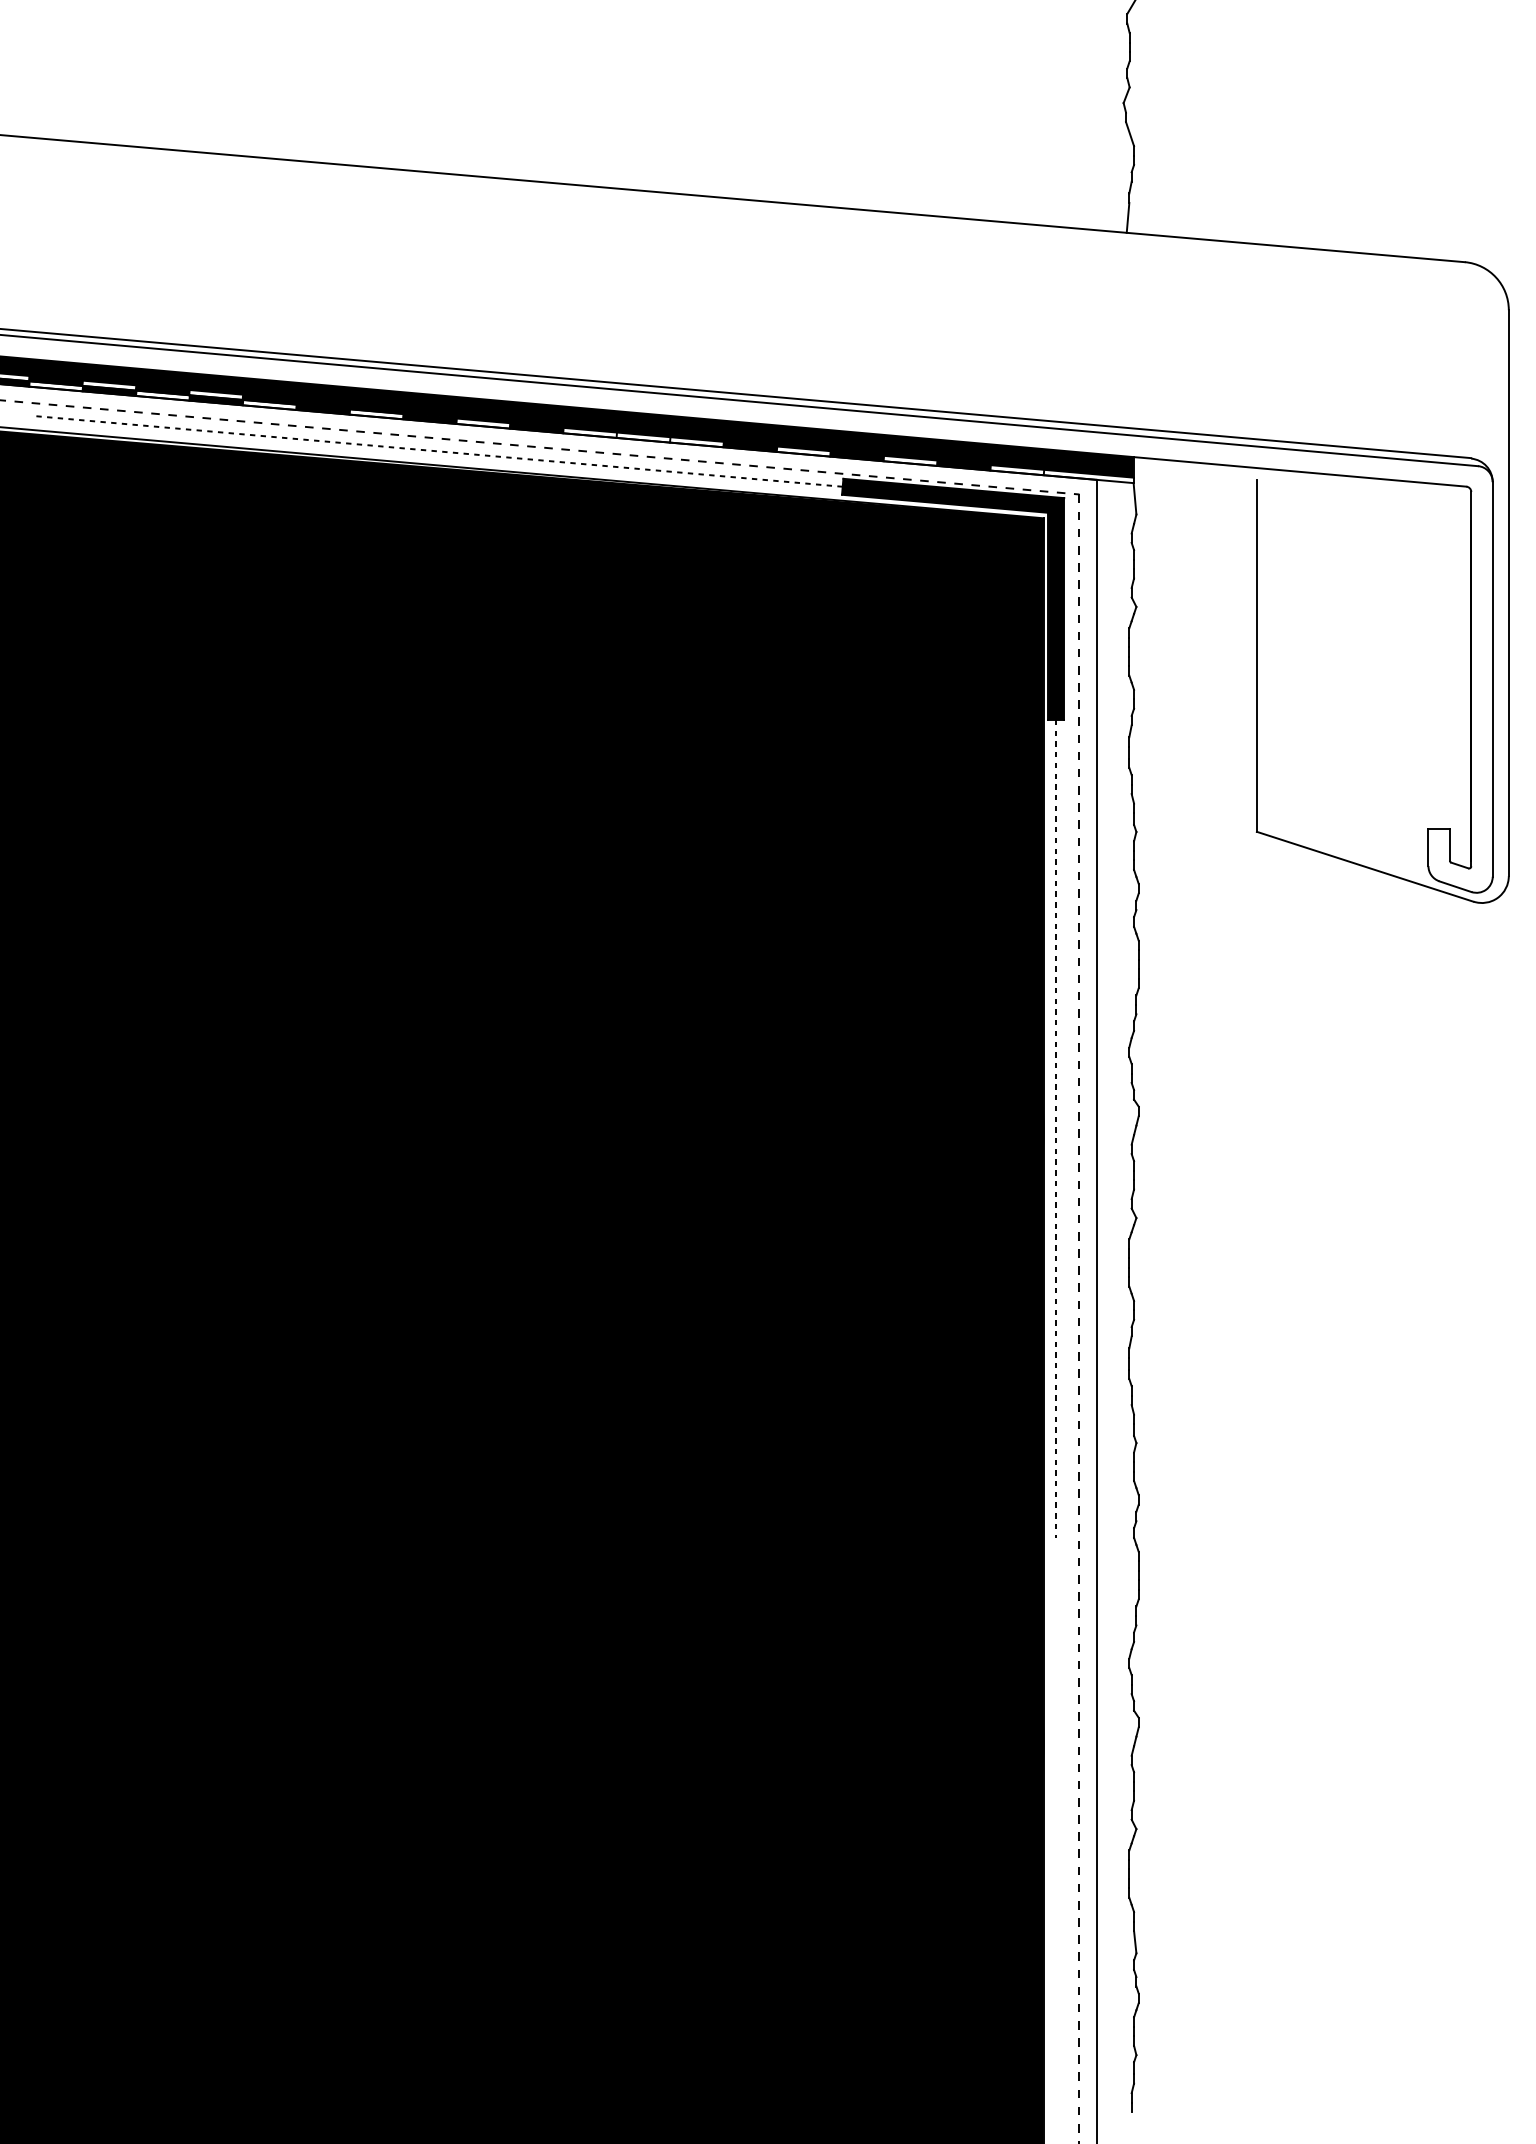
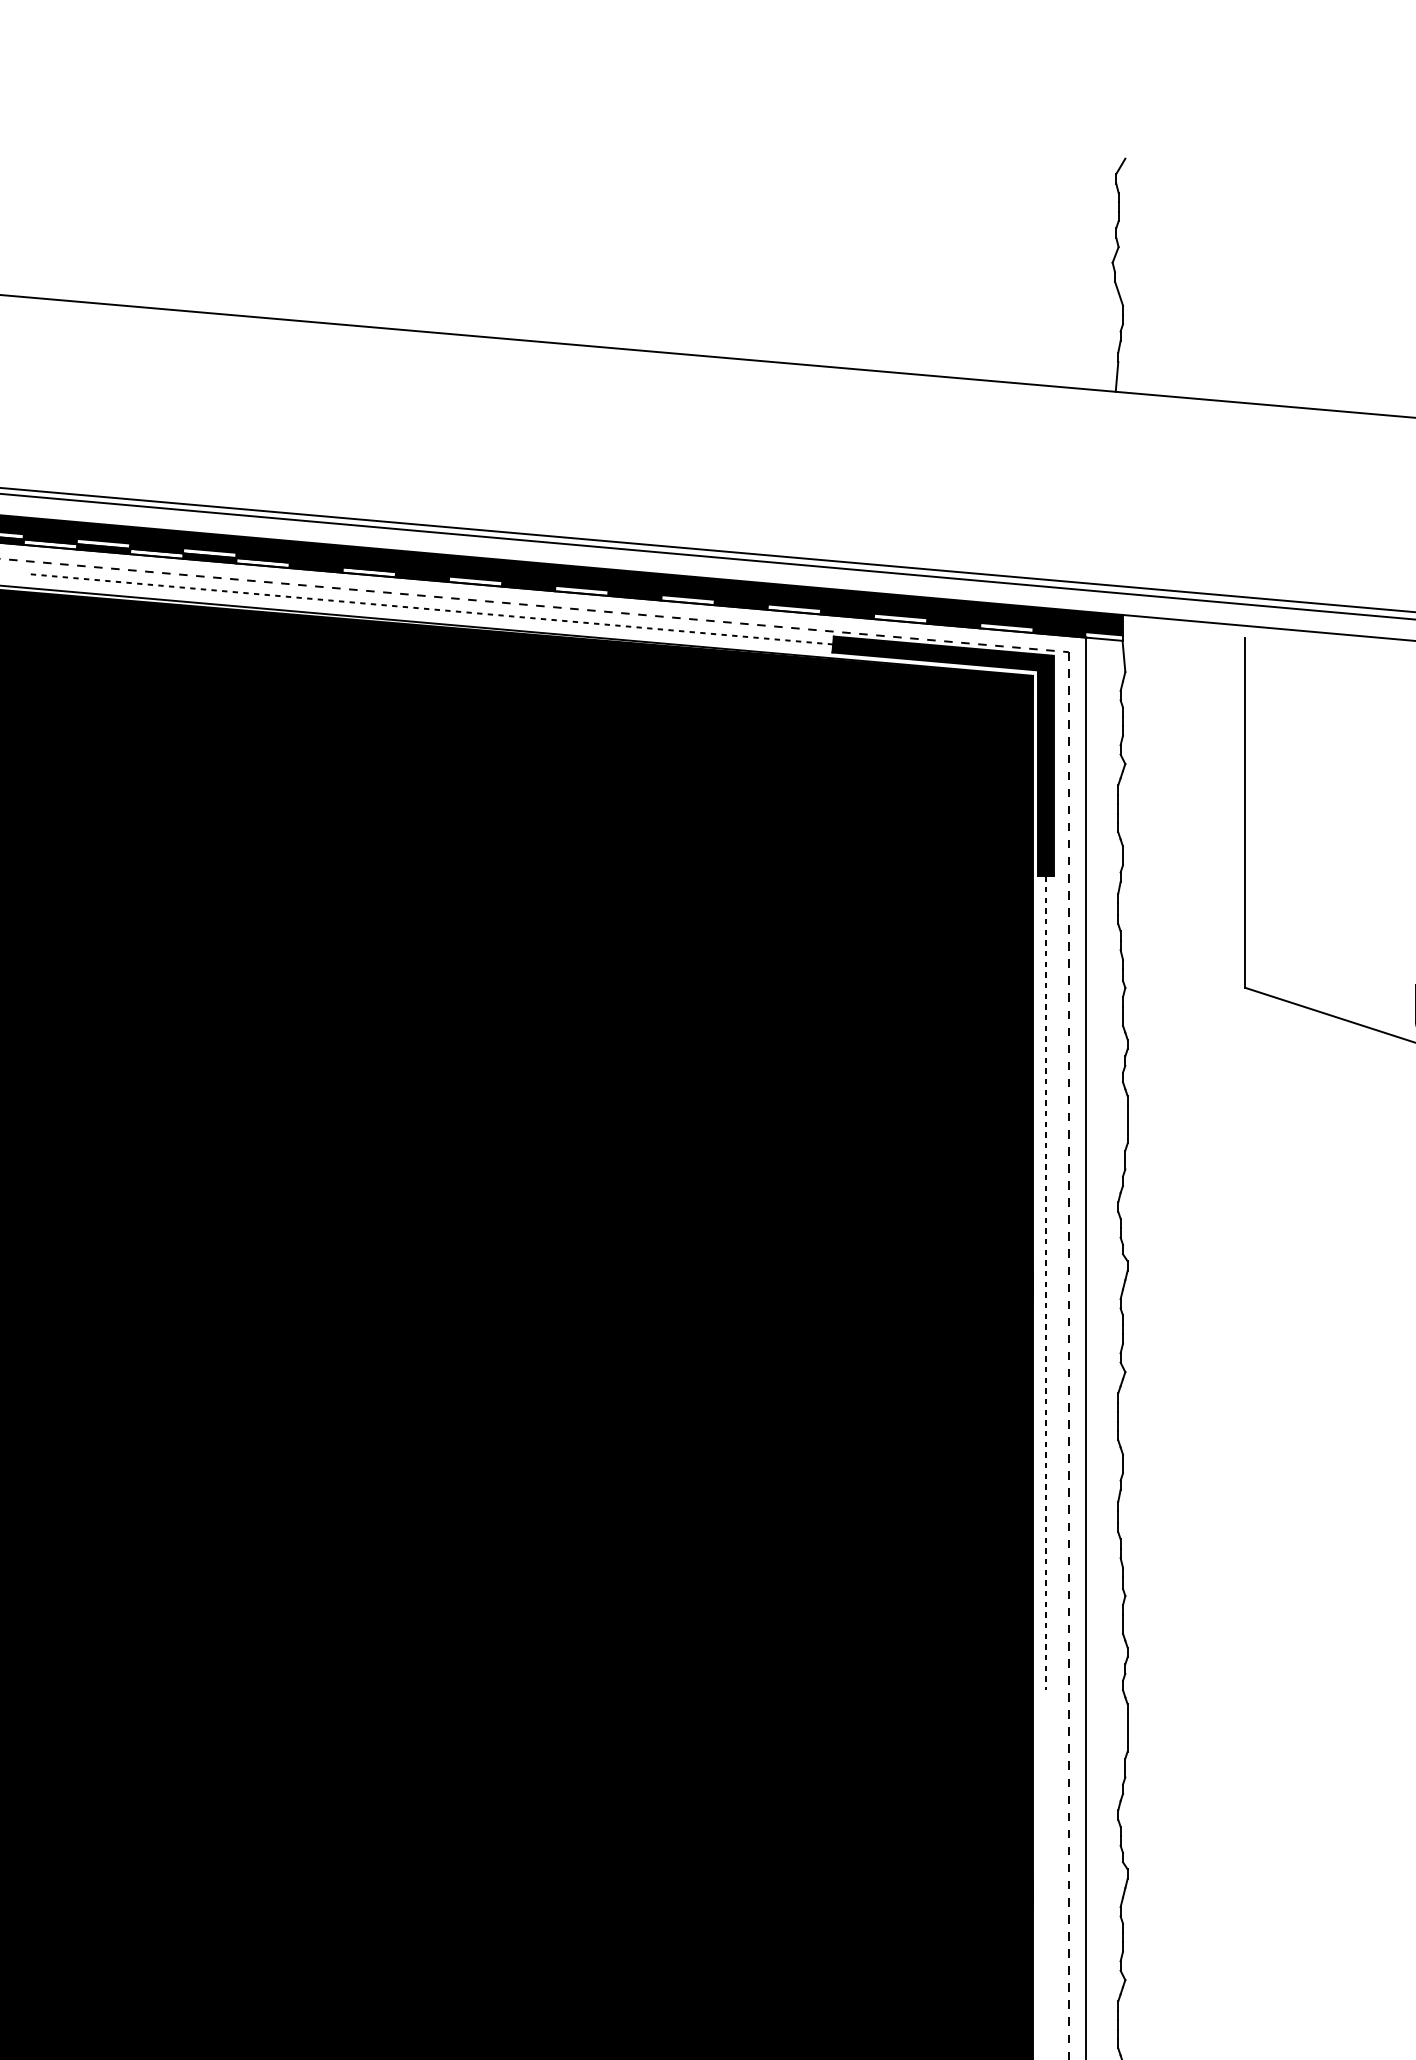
fill: (643, 437) -> (634, 595), added
fill: (1070, 474) -> (1059, 632), added

